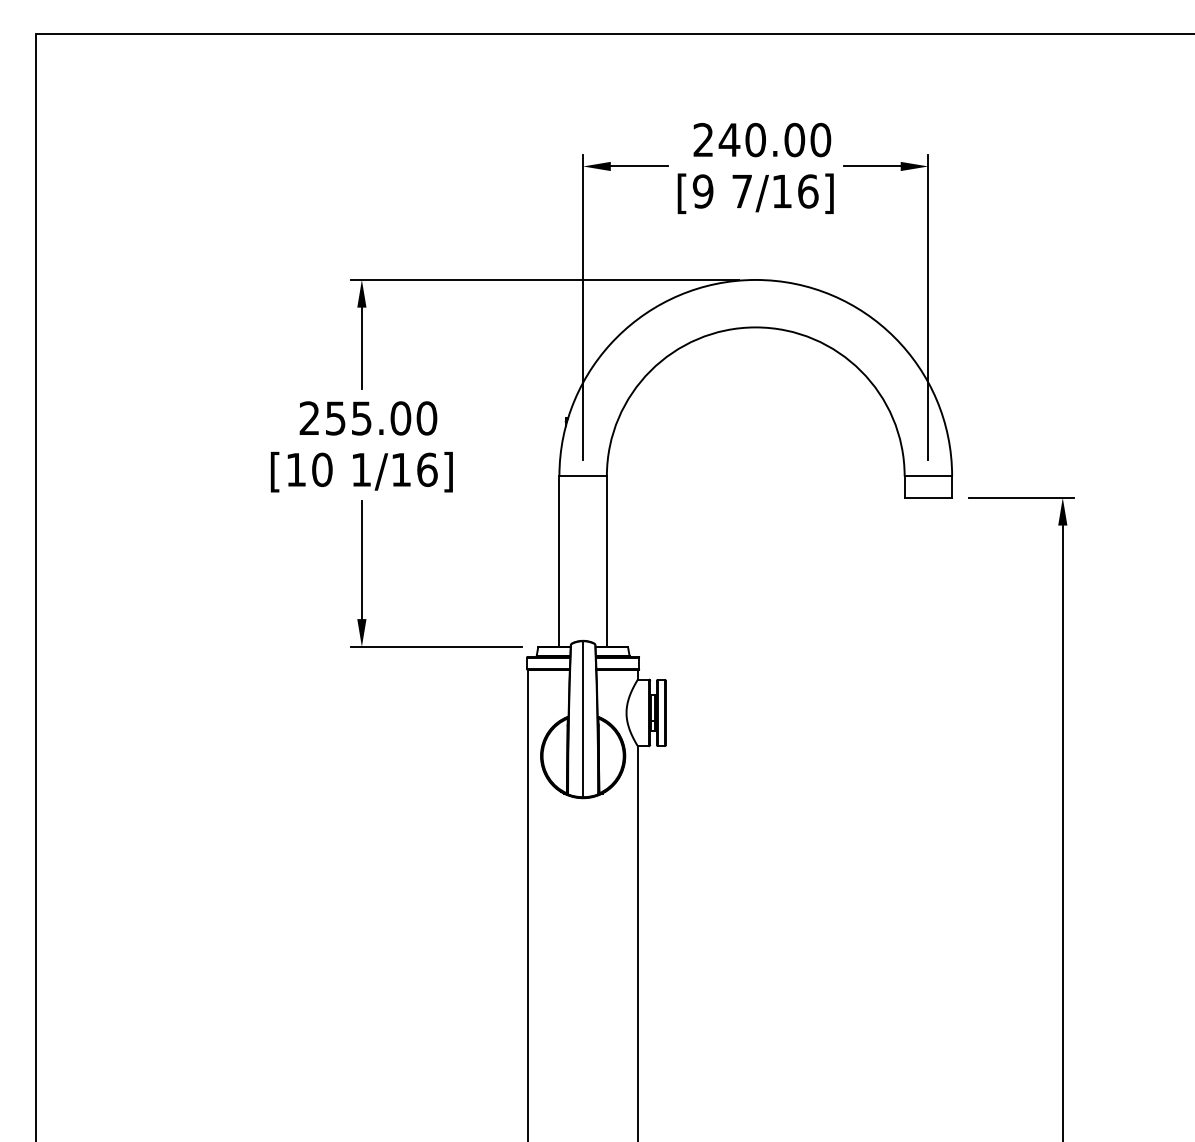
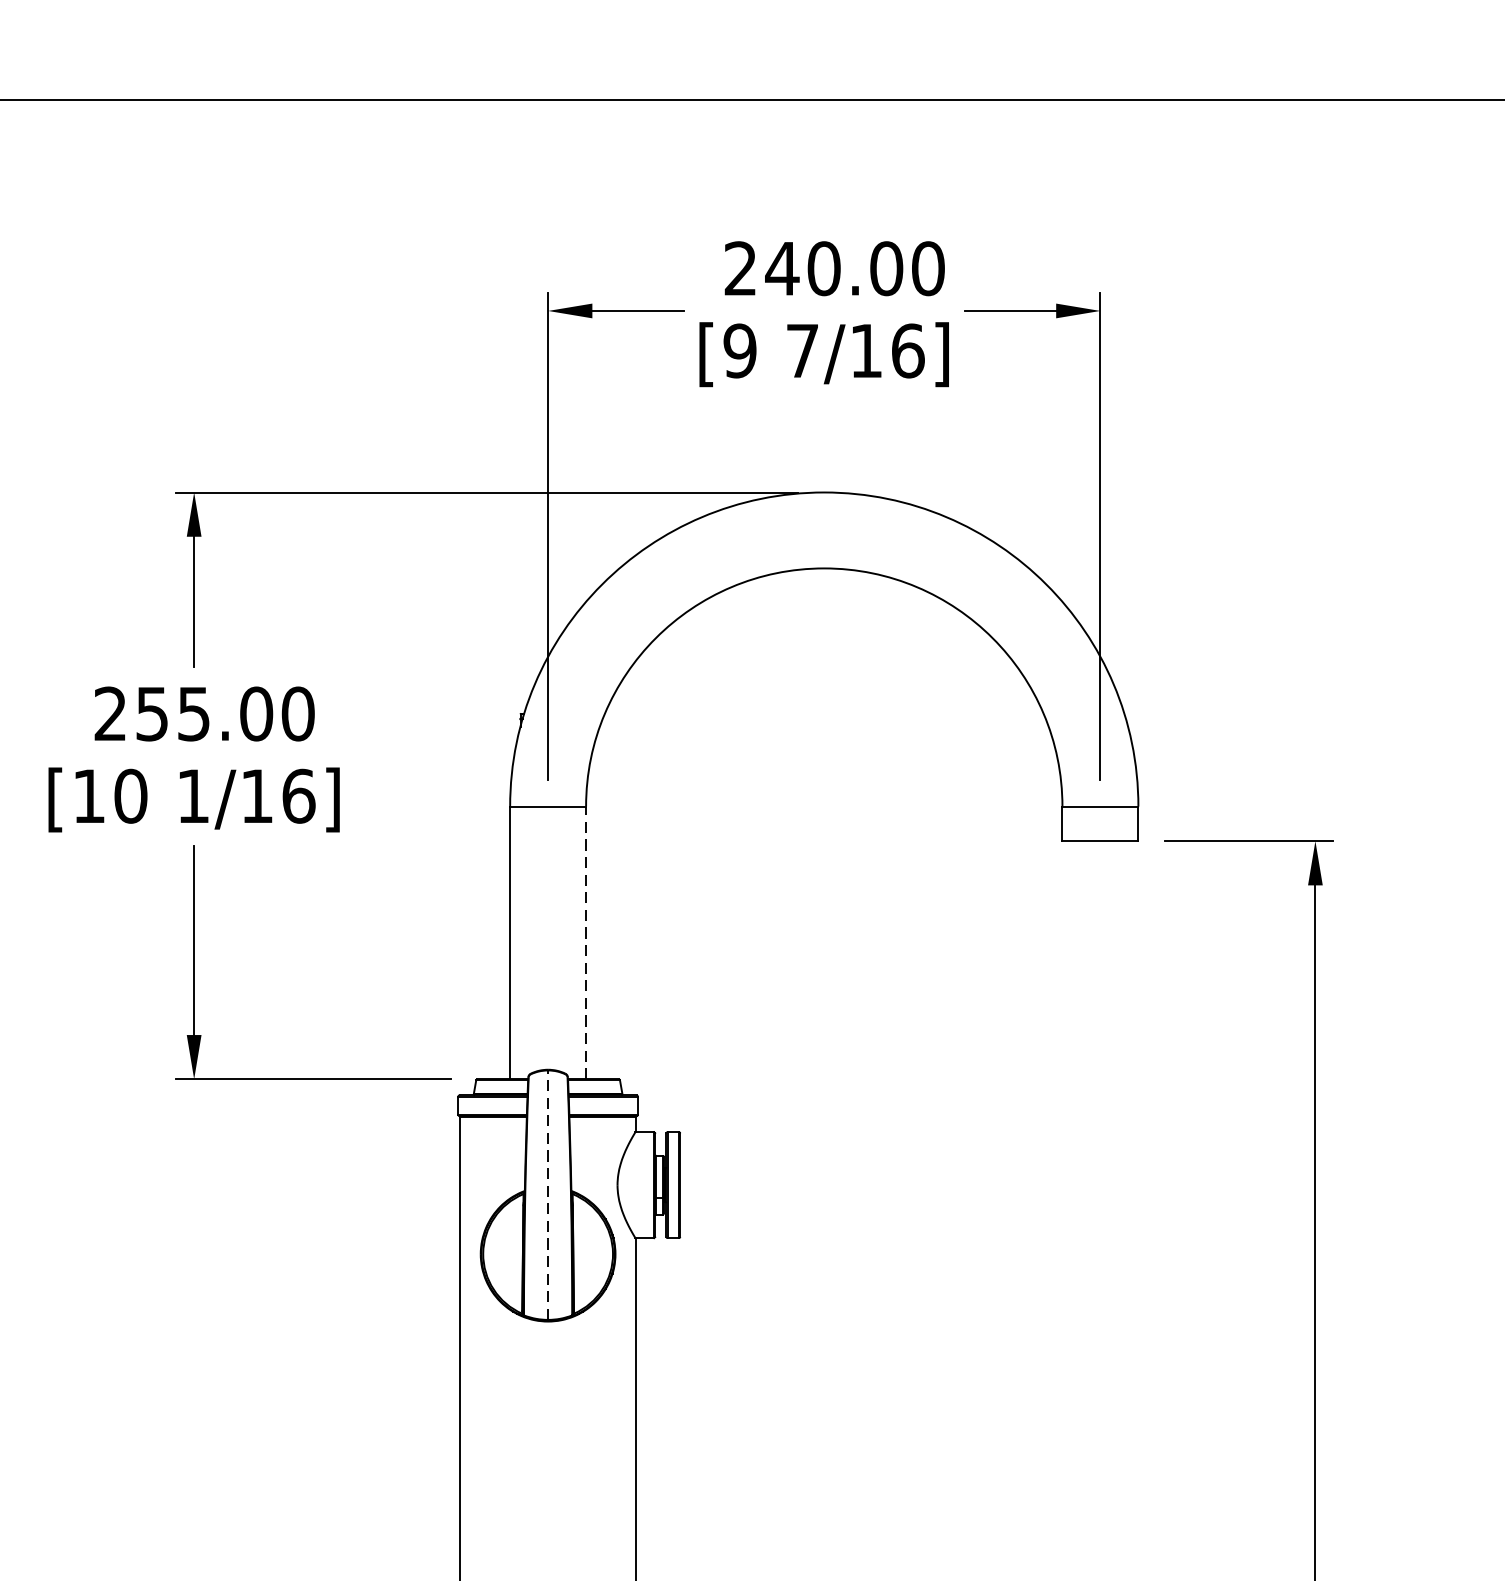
line: (606, 561) -> (585, 942), solid -> dashed
line: (583, 719) -> (548, 1195), solid -> dashed

